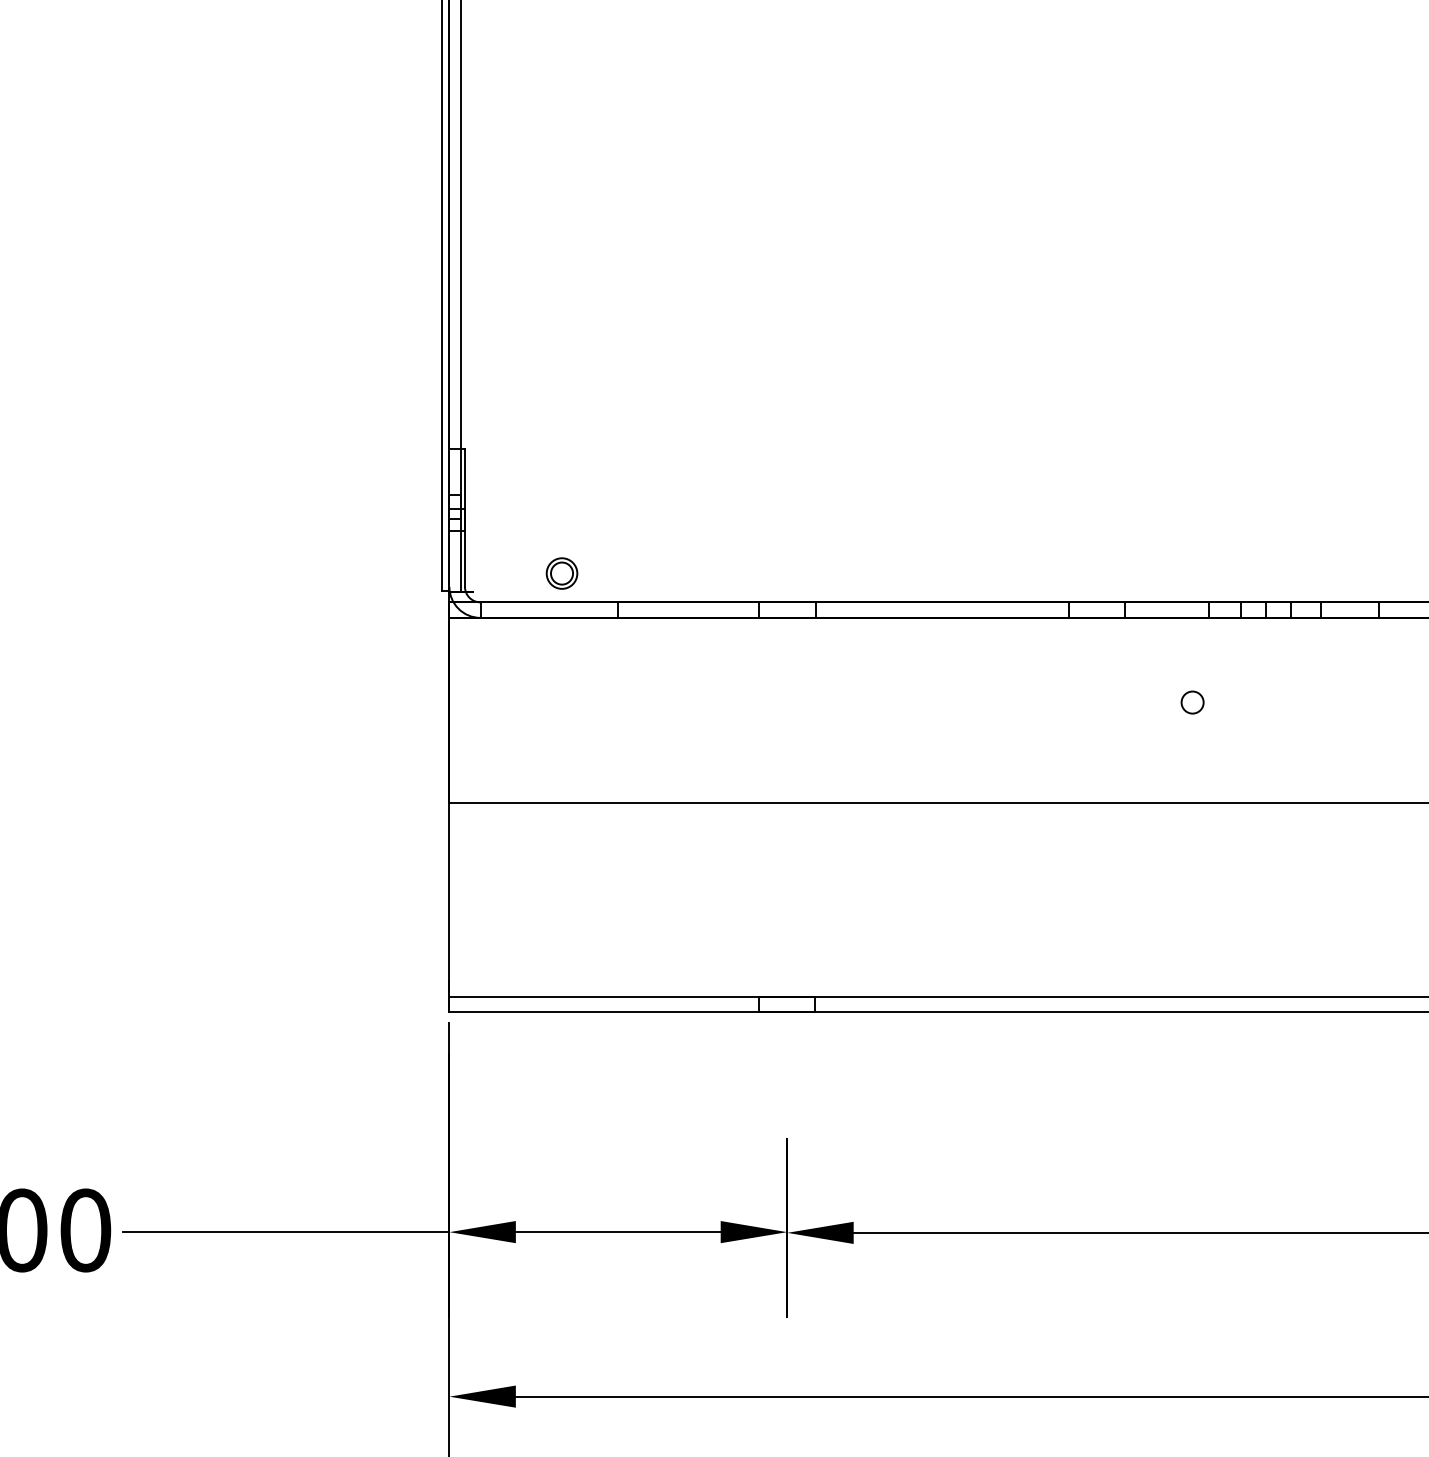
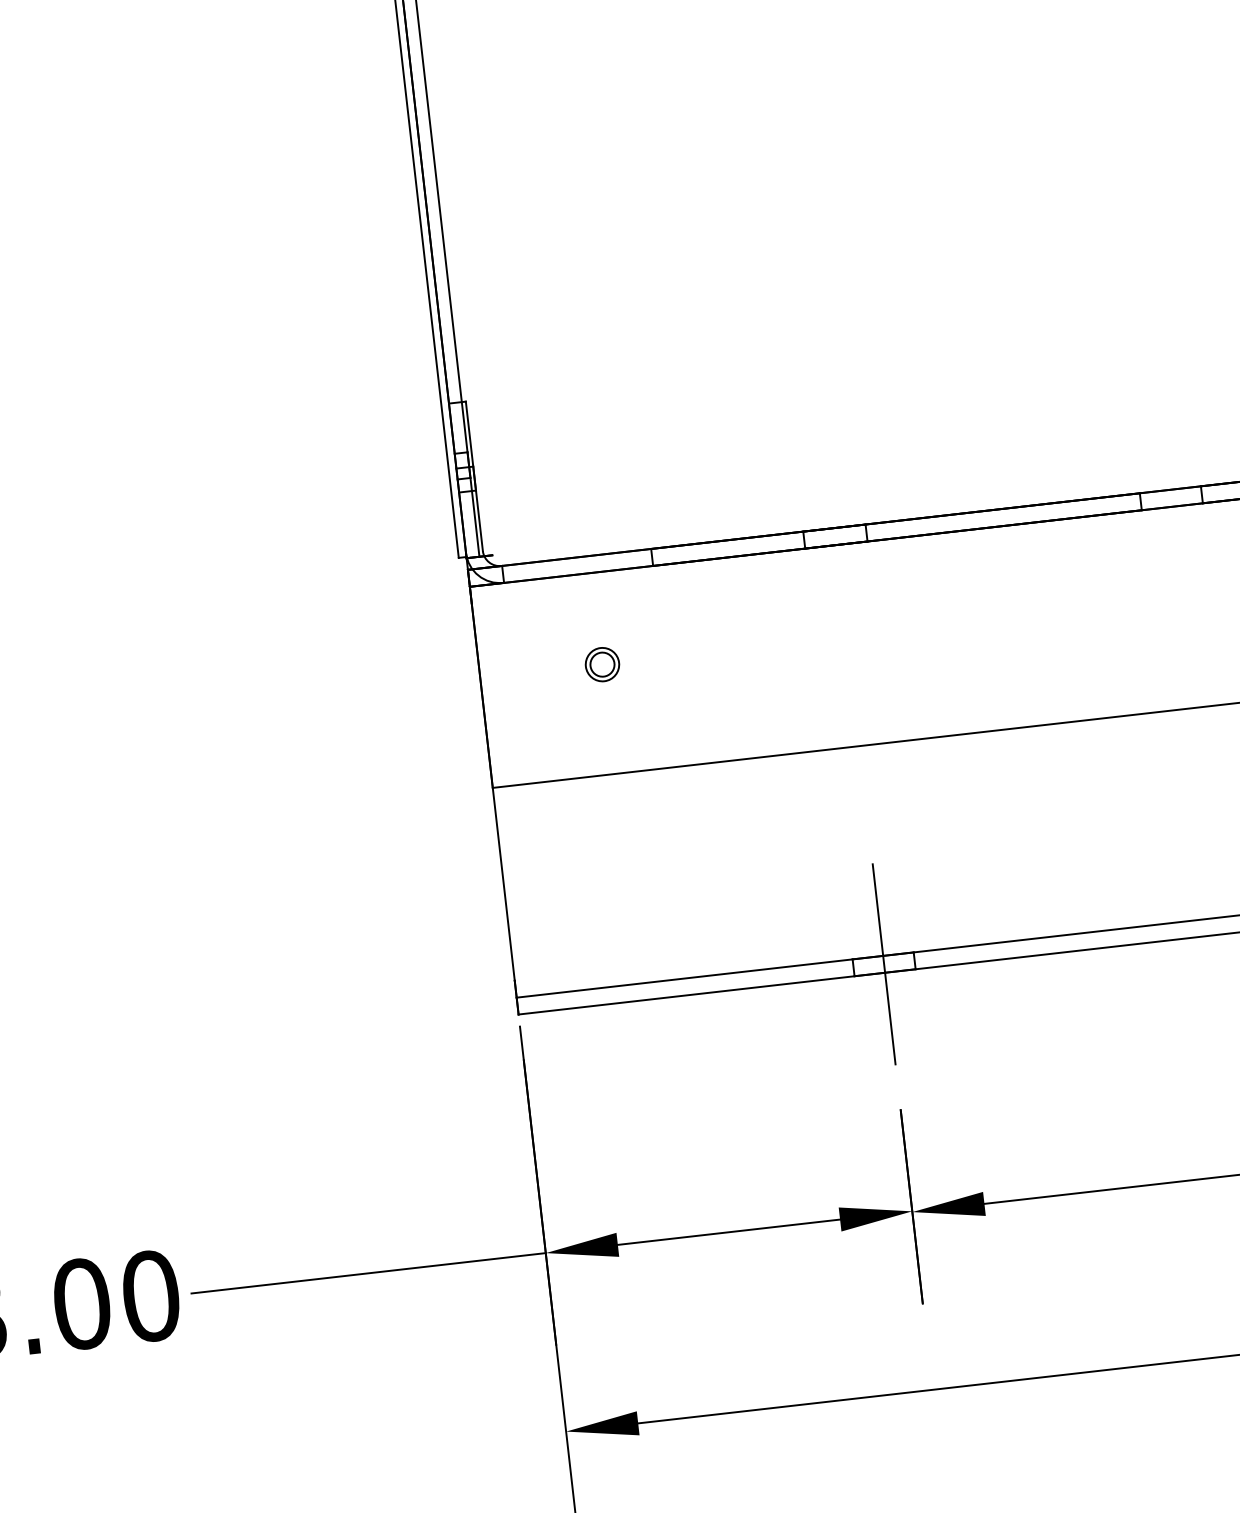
part: (561, 573) -> (601, 664), moved
line: (787, 1004) -> (884, 964), added

